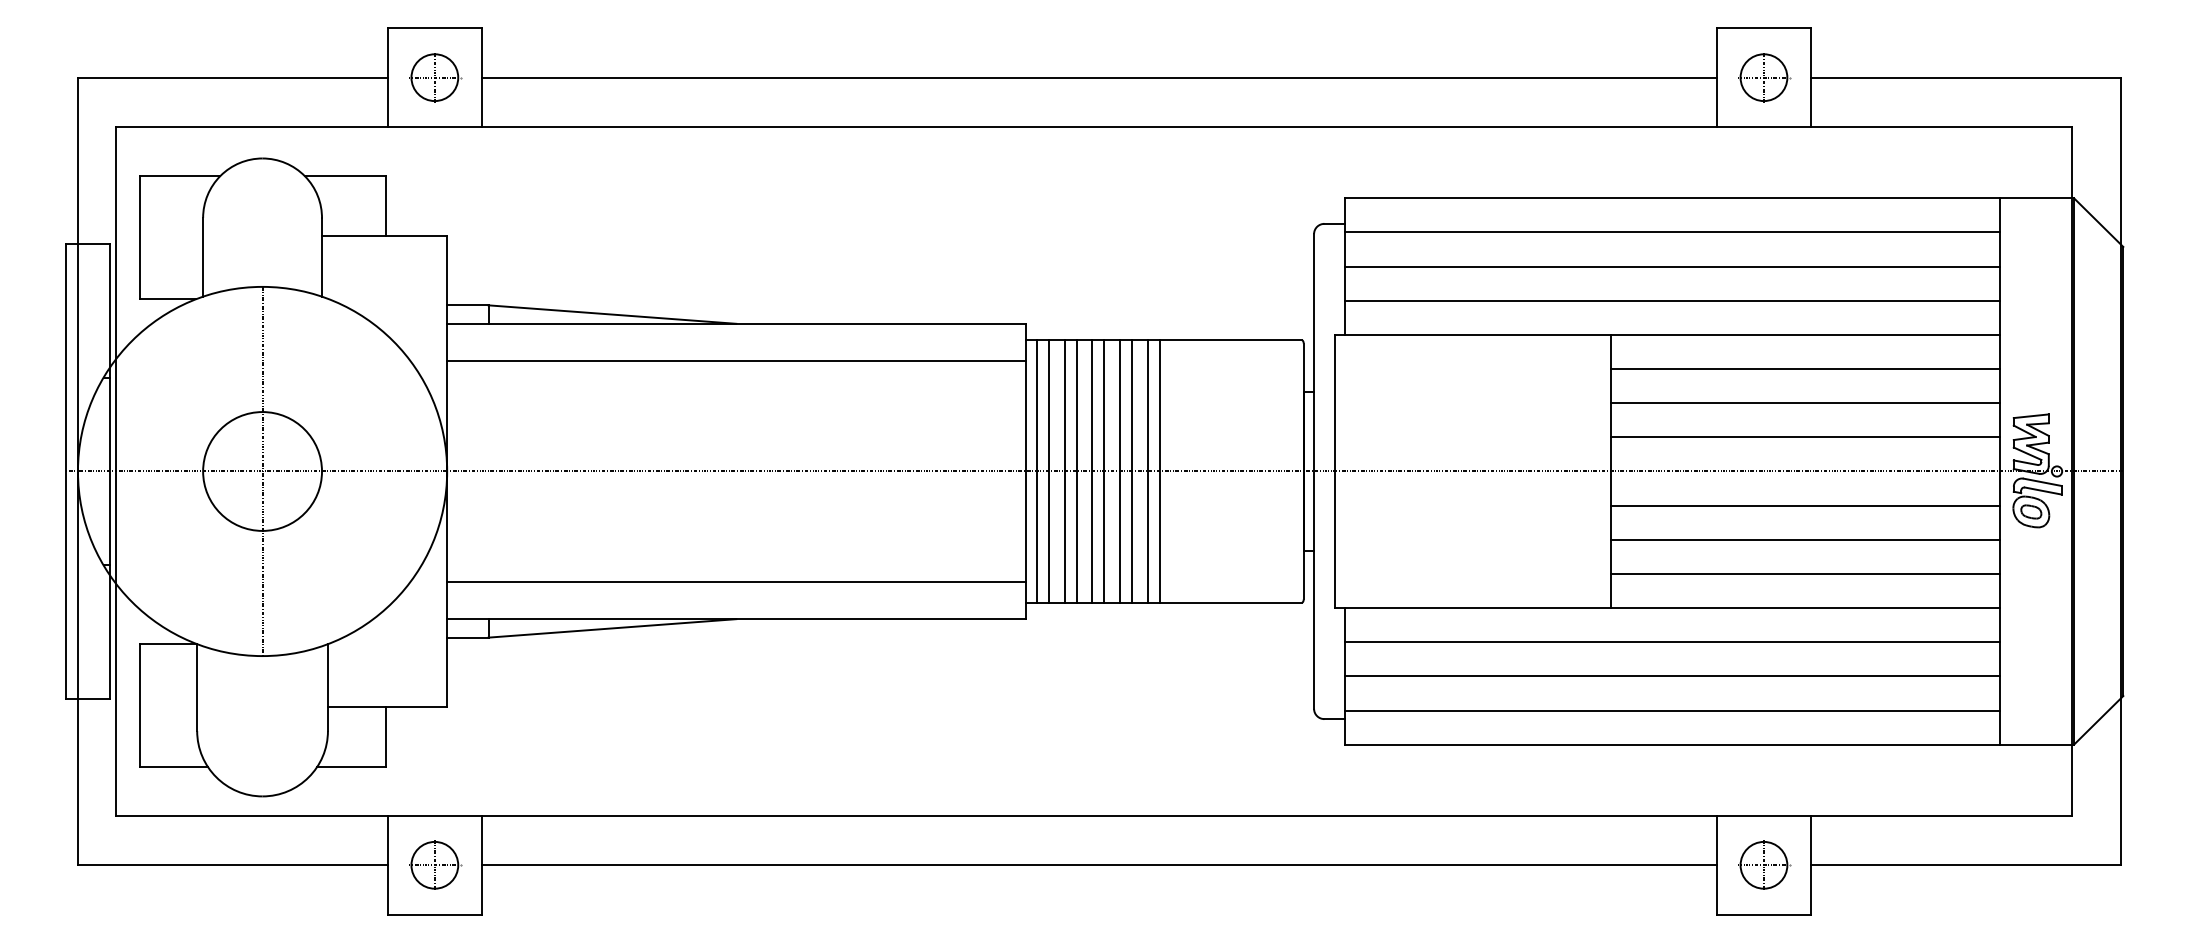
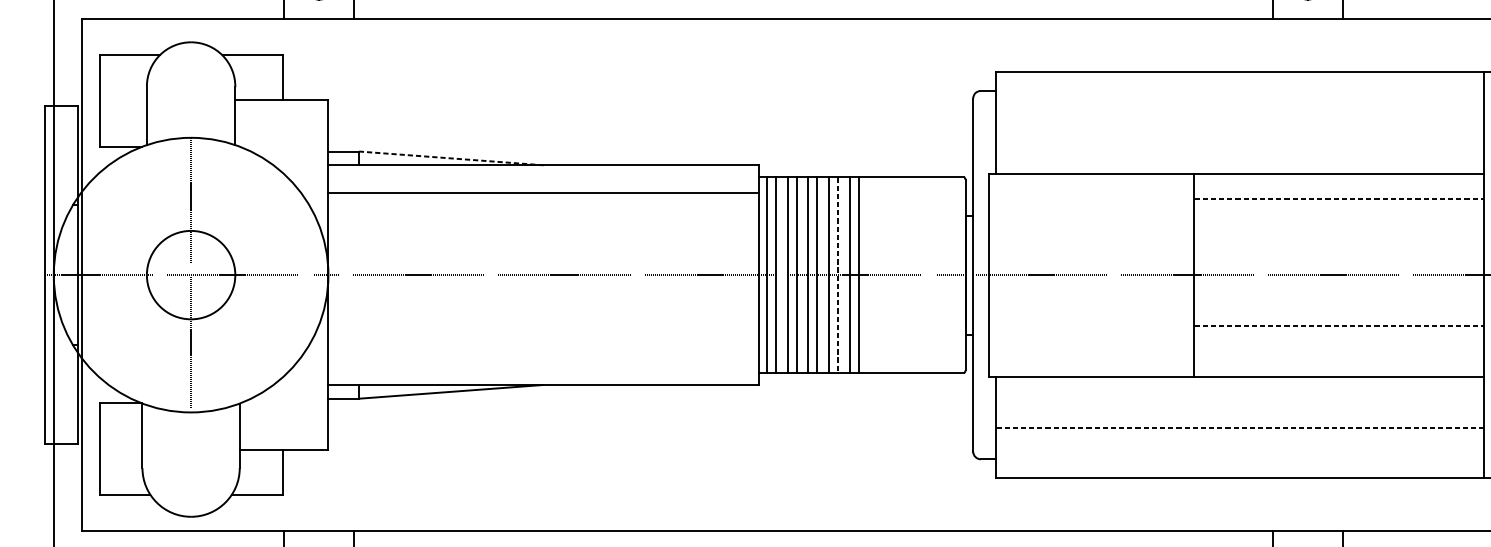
line: (1672, 232) -> (1239, 97), removed
line: (1672, 266) -> (1239, 122), removed
line: (1672, 300) -> (1239, 147), removed
line: (611, 314) -> (450, 158), solid -> dashed
line: (1806, 369) -> (1339, 199), solid -> dashed
line: (1805, 403) -> (1338, 224), removed
line: (1805, 437) -> (1338, 249), removed
line: (1132, 471) -> (838, 275), solid -> dashed
line: (1805, 505) -> (1338, 300), removed
line: (1806, 539) -> (1339, 325), solid -> dashed
line: (1805, 573) -> (1338, 351), removed
line: (736, 582) -> (543, 357), removed
line: (1672, 642) -> (1239, 402), removed
line: (1672, 676) -> (1239, 427), solid -> dashed
line: (1672, 710) -> (1239, 452), removed

